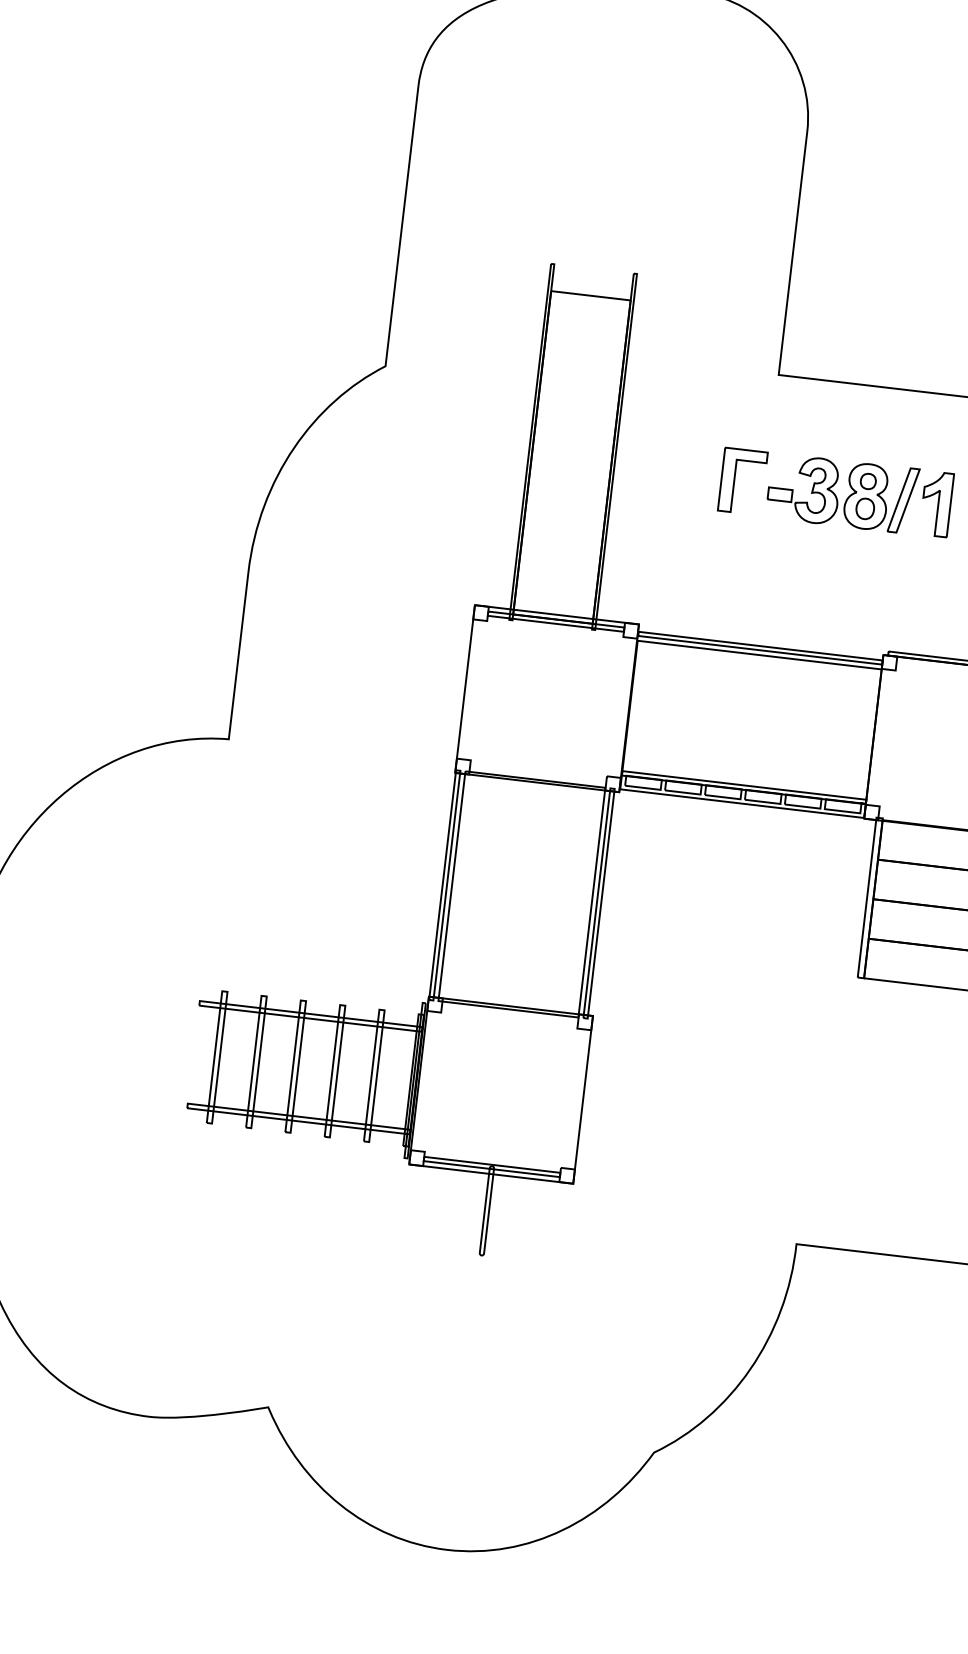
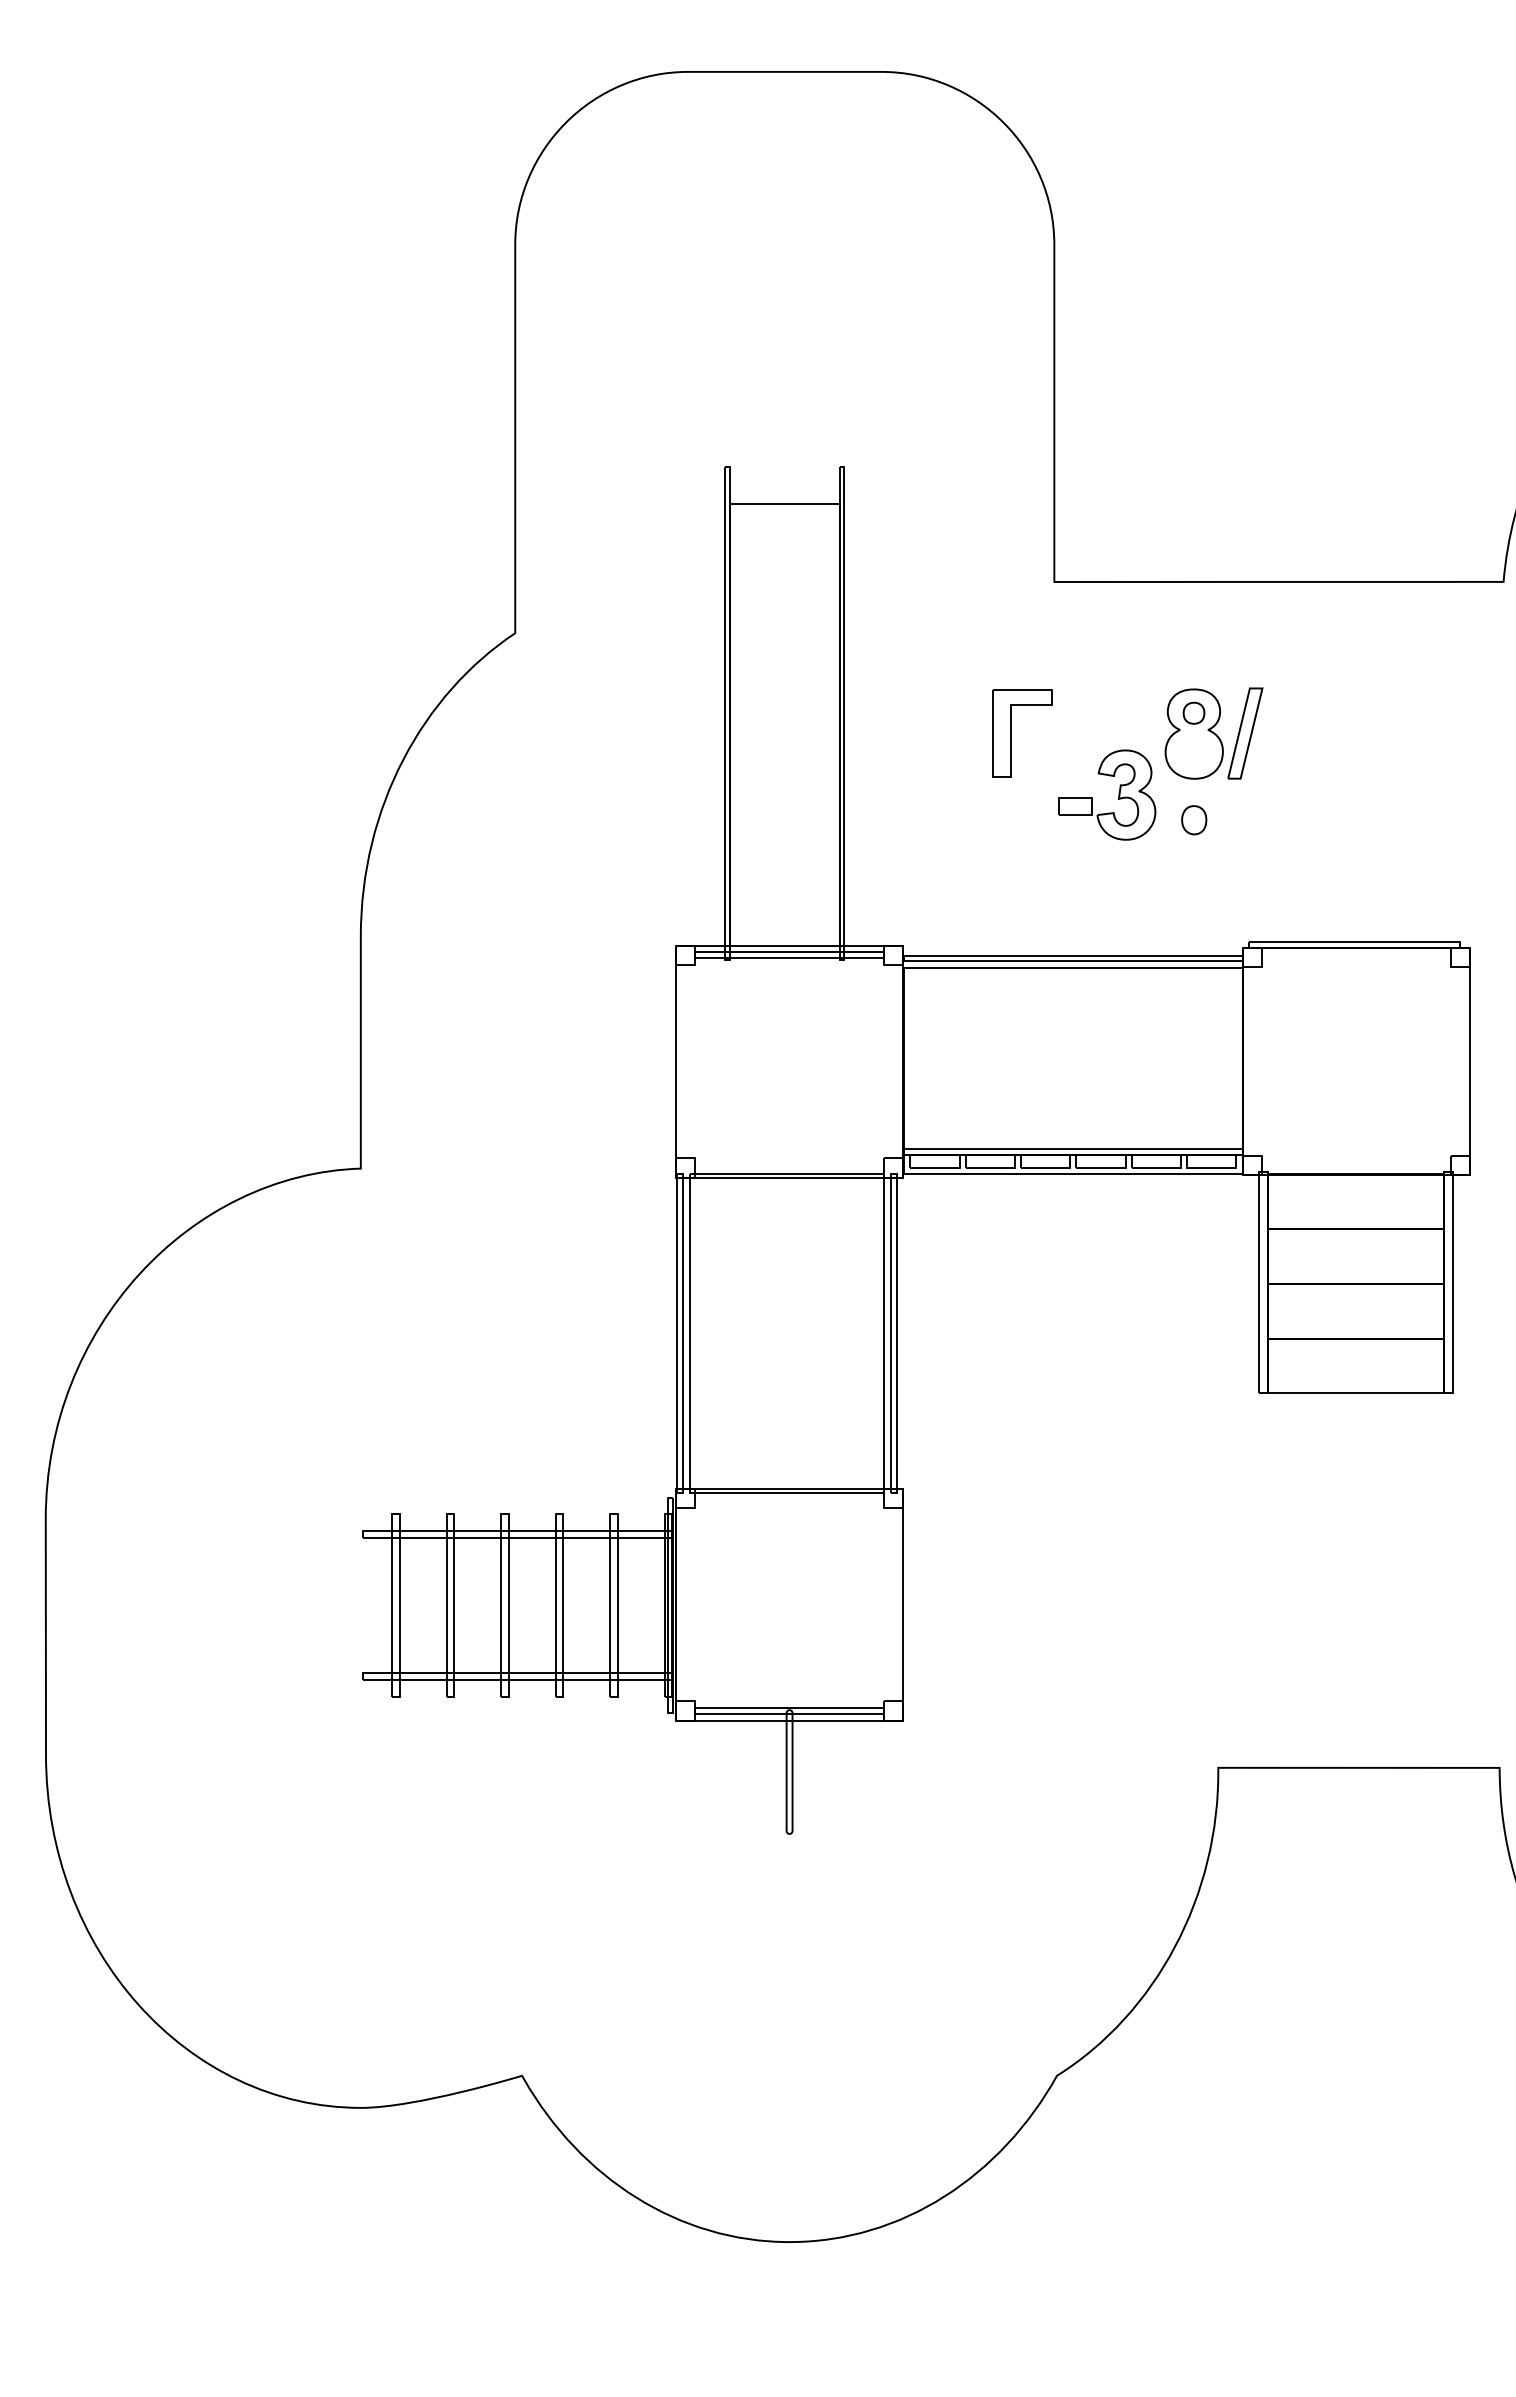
part: (812, 489) -> (1118, 794), moved
part: (936, 504) -> (1291, 733), removed
part: (865, 509) -> (1194, 820), moved

